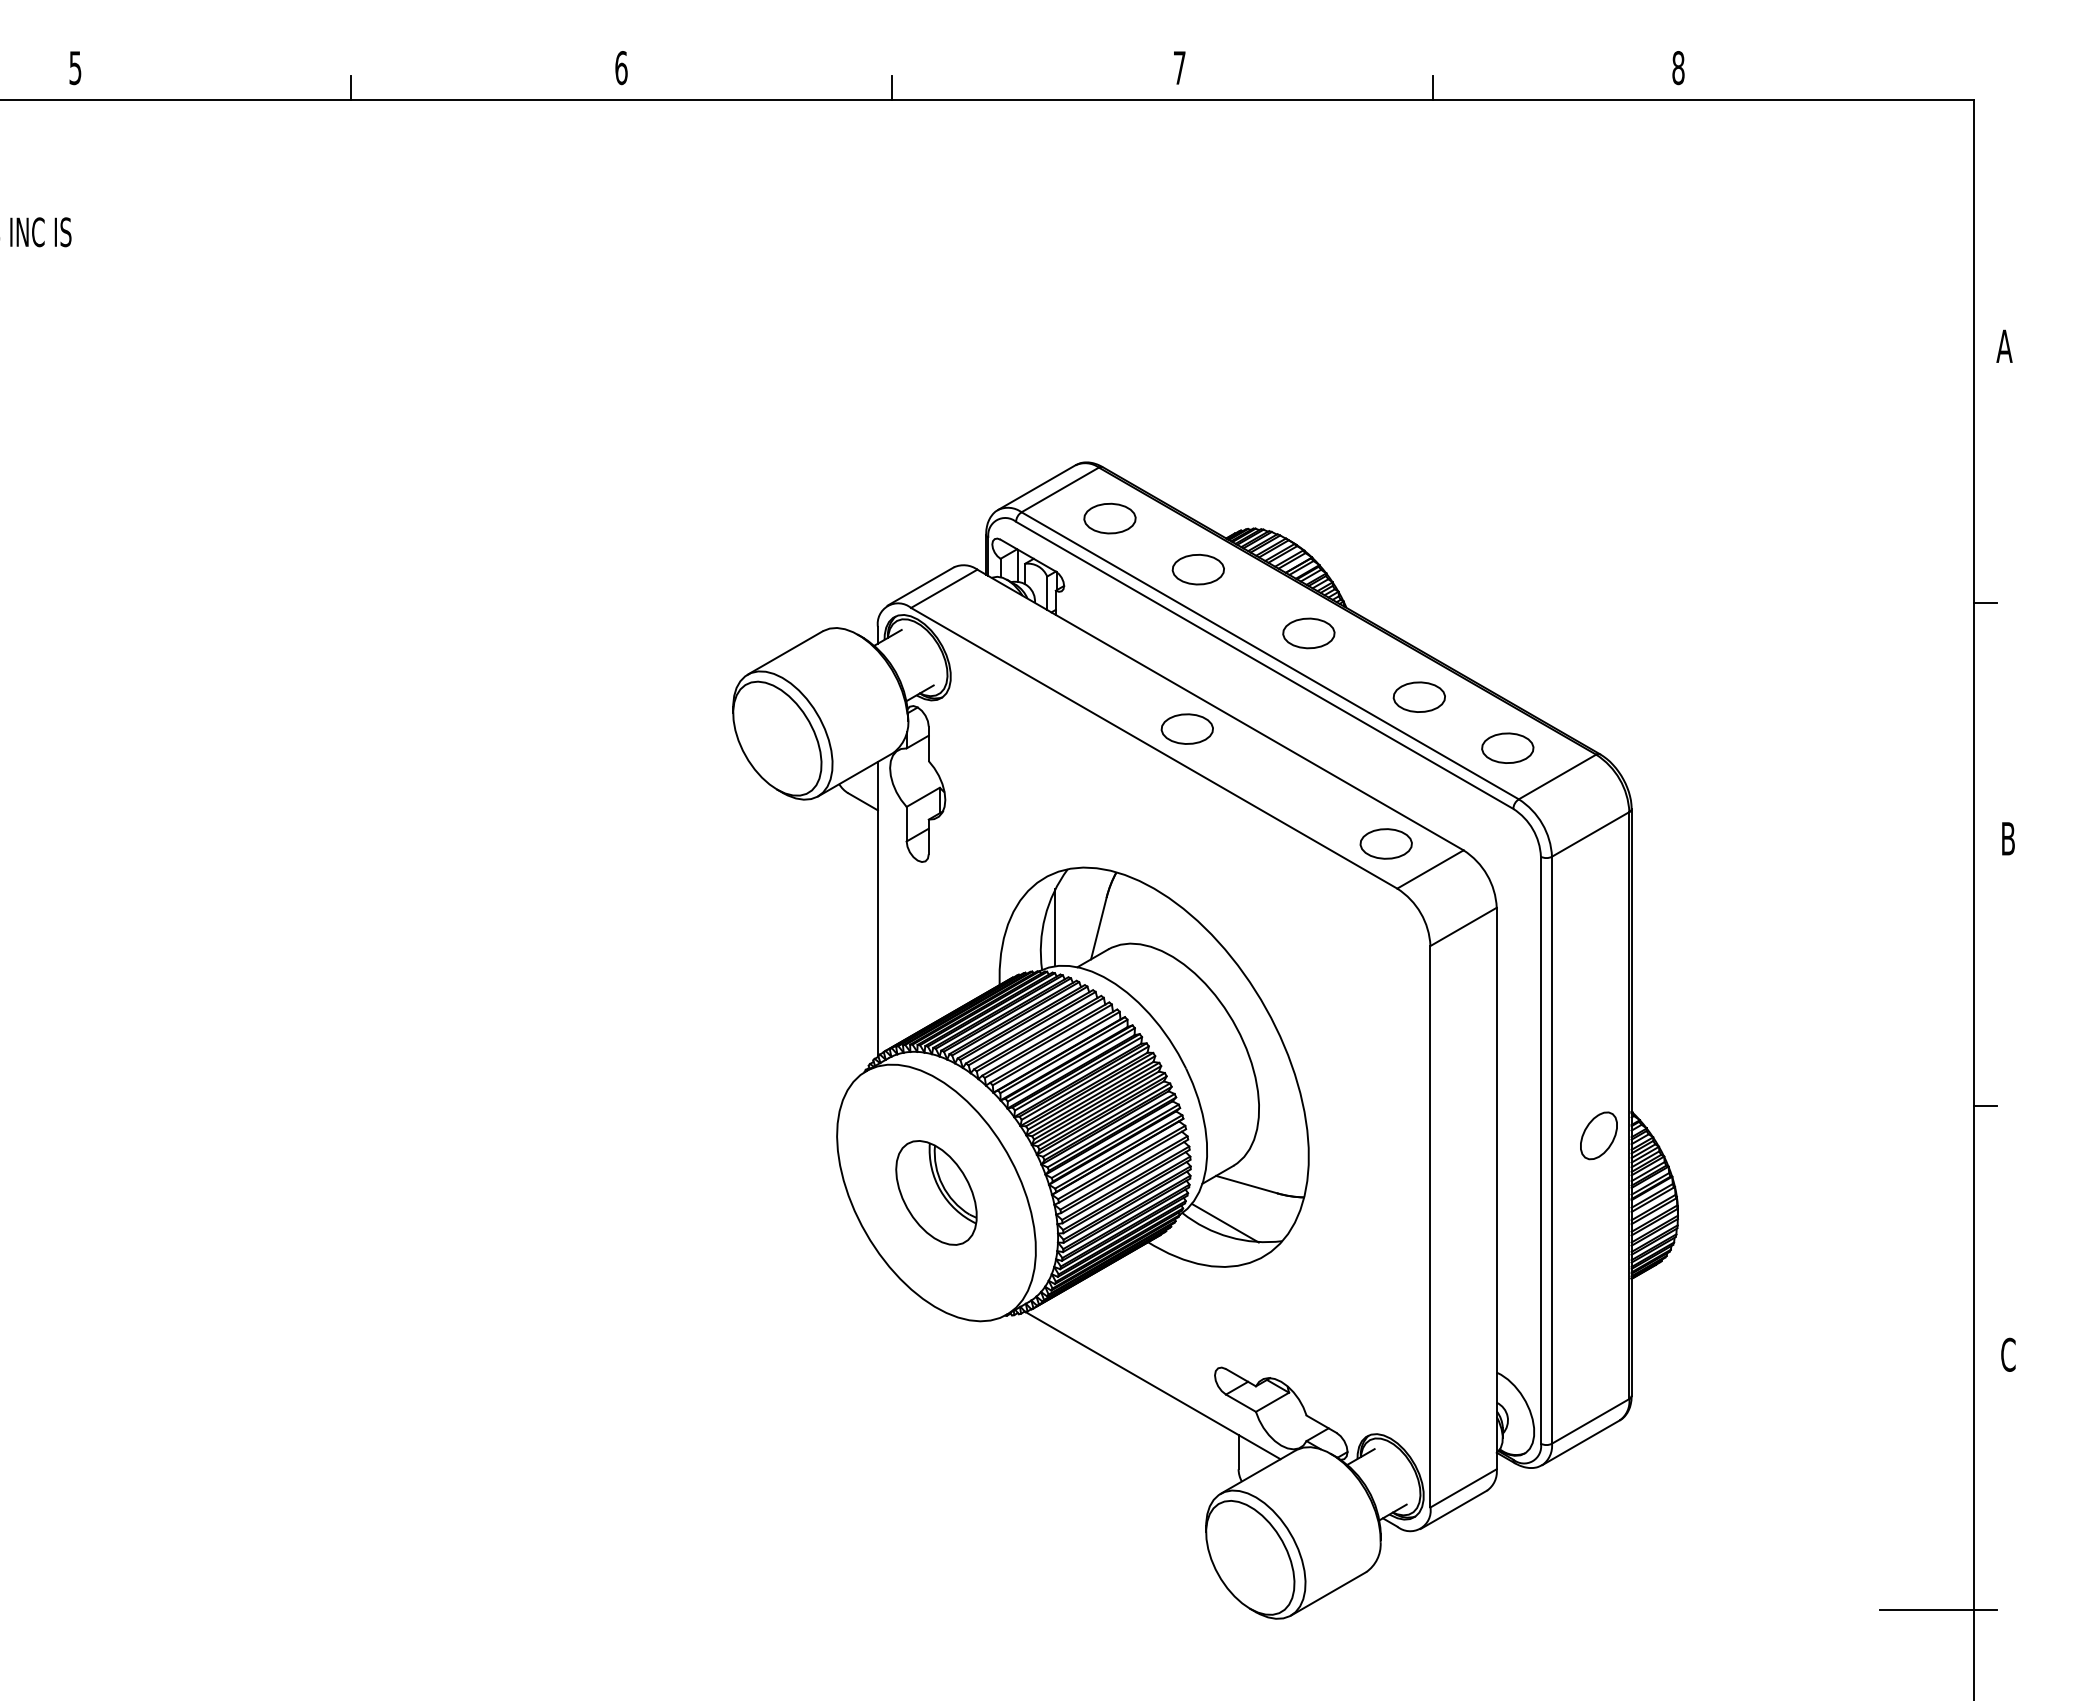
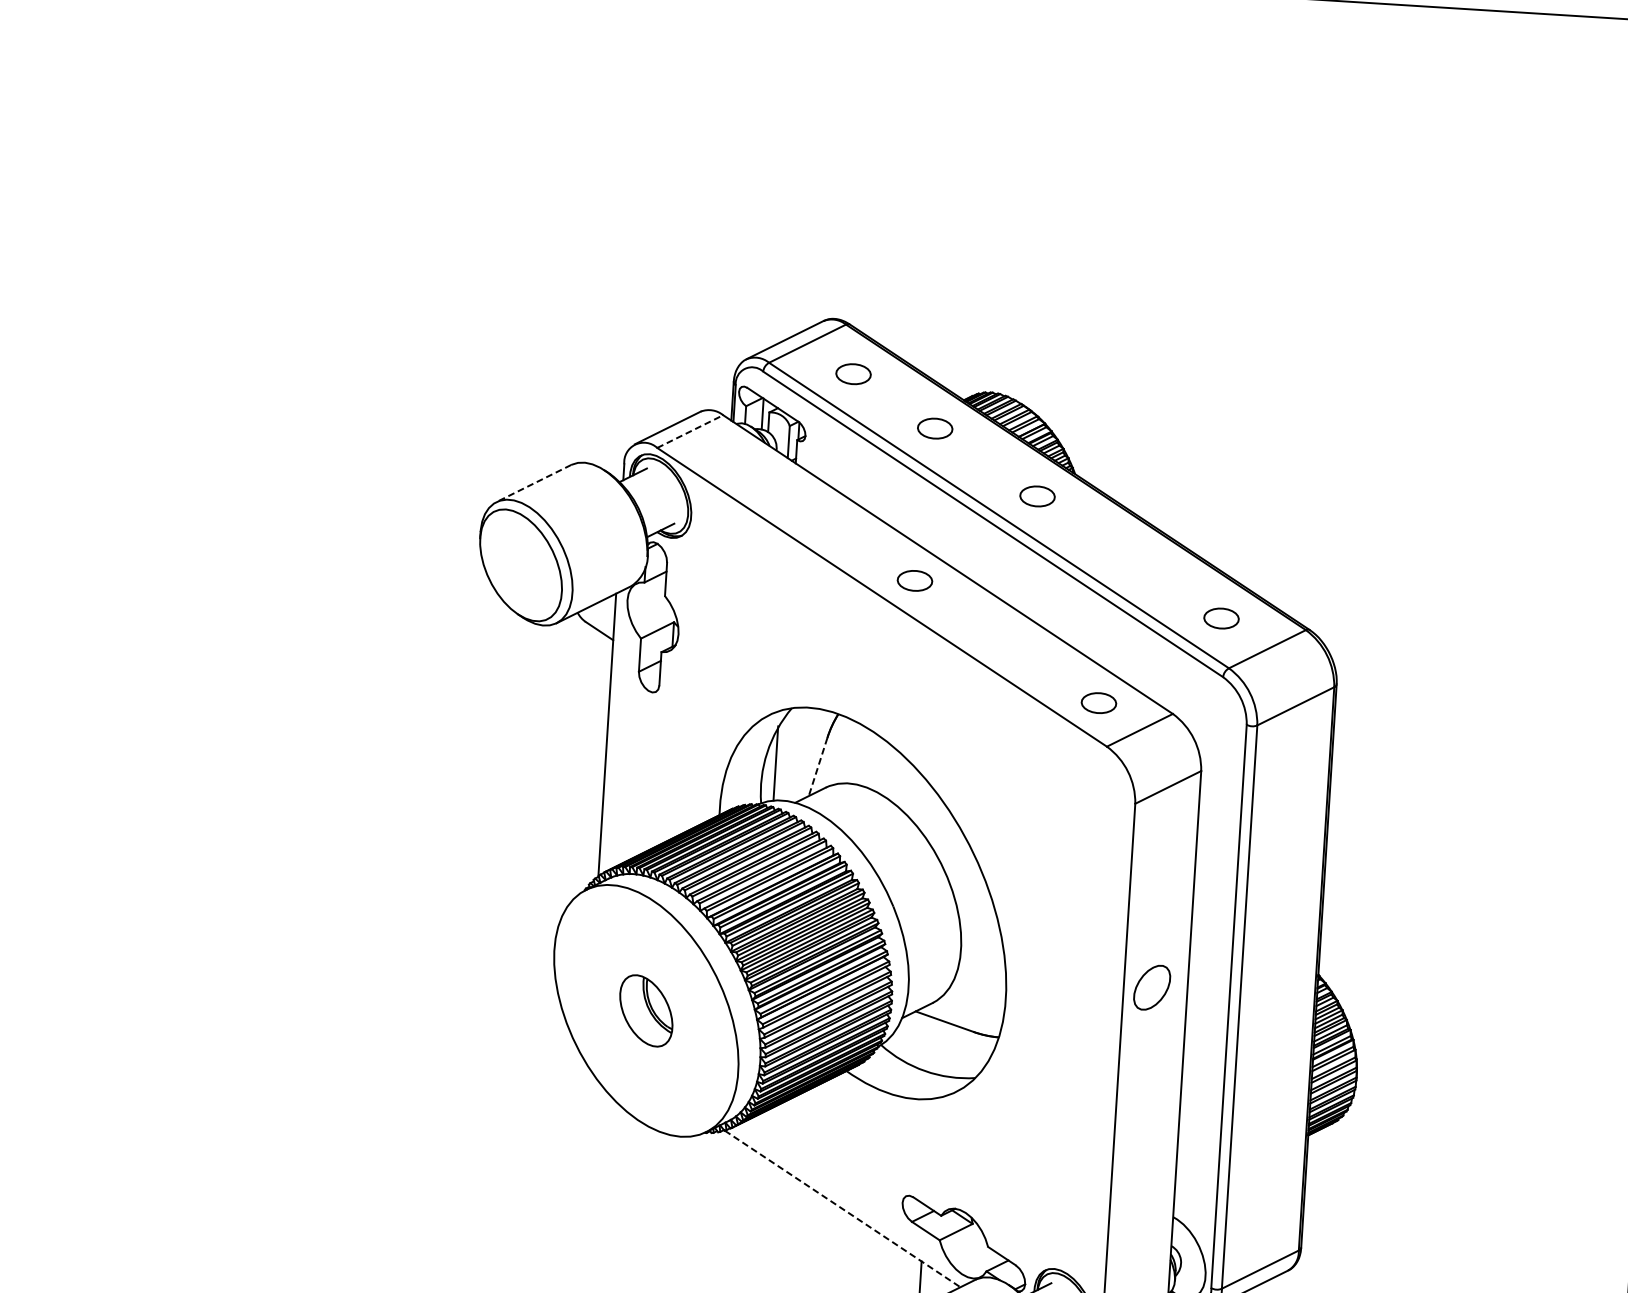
part: (1109, 518) -> (853, 374), size x0.7
part: (1197, 569) -> (934, 428), size x0.7
line: (944, 588) -> (690, 431), solid -> dashed
part: (1308, 633) -> (1037, 496), size x0.7
line: (784, 653) -> (533, 484), solid -> dashed
part: (1418, 696) -> (1138, 563), removed
part: (1186, 728) -> (914, 580), size x0.7
part: (1507, 747) -> (1221, 617), size x0.7
part: (1385, 843) -> (1098, 702), size x0.7
line: (1098, 928) -> (817, 766), solid -> dashed
part: (1598, 1135) -> (1151, 987), moved
part: (936, 1192) -> (646, 1010), size x0.7
line: (1224, 1222) -> (920, 1056), removed
line: (1153, 1385) -> (842, 1208), solid -> dashed

